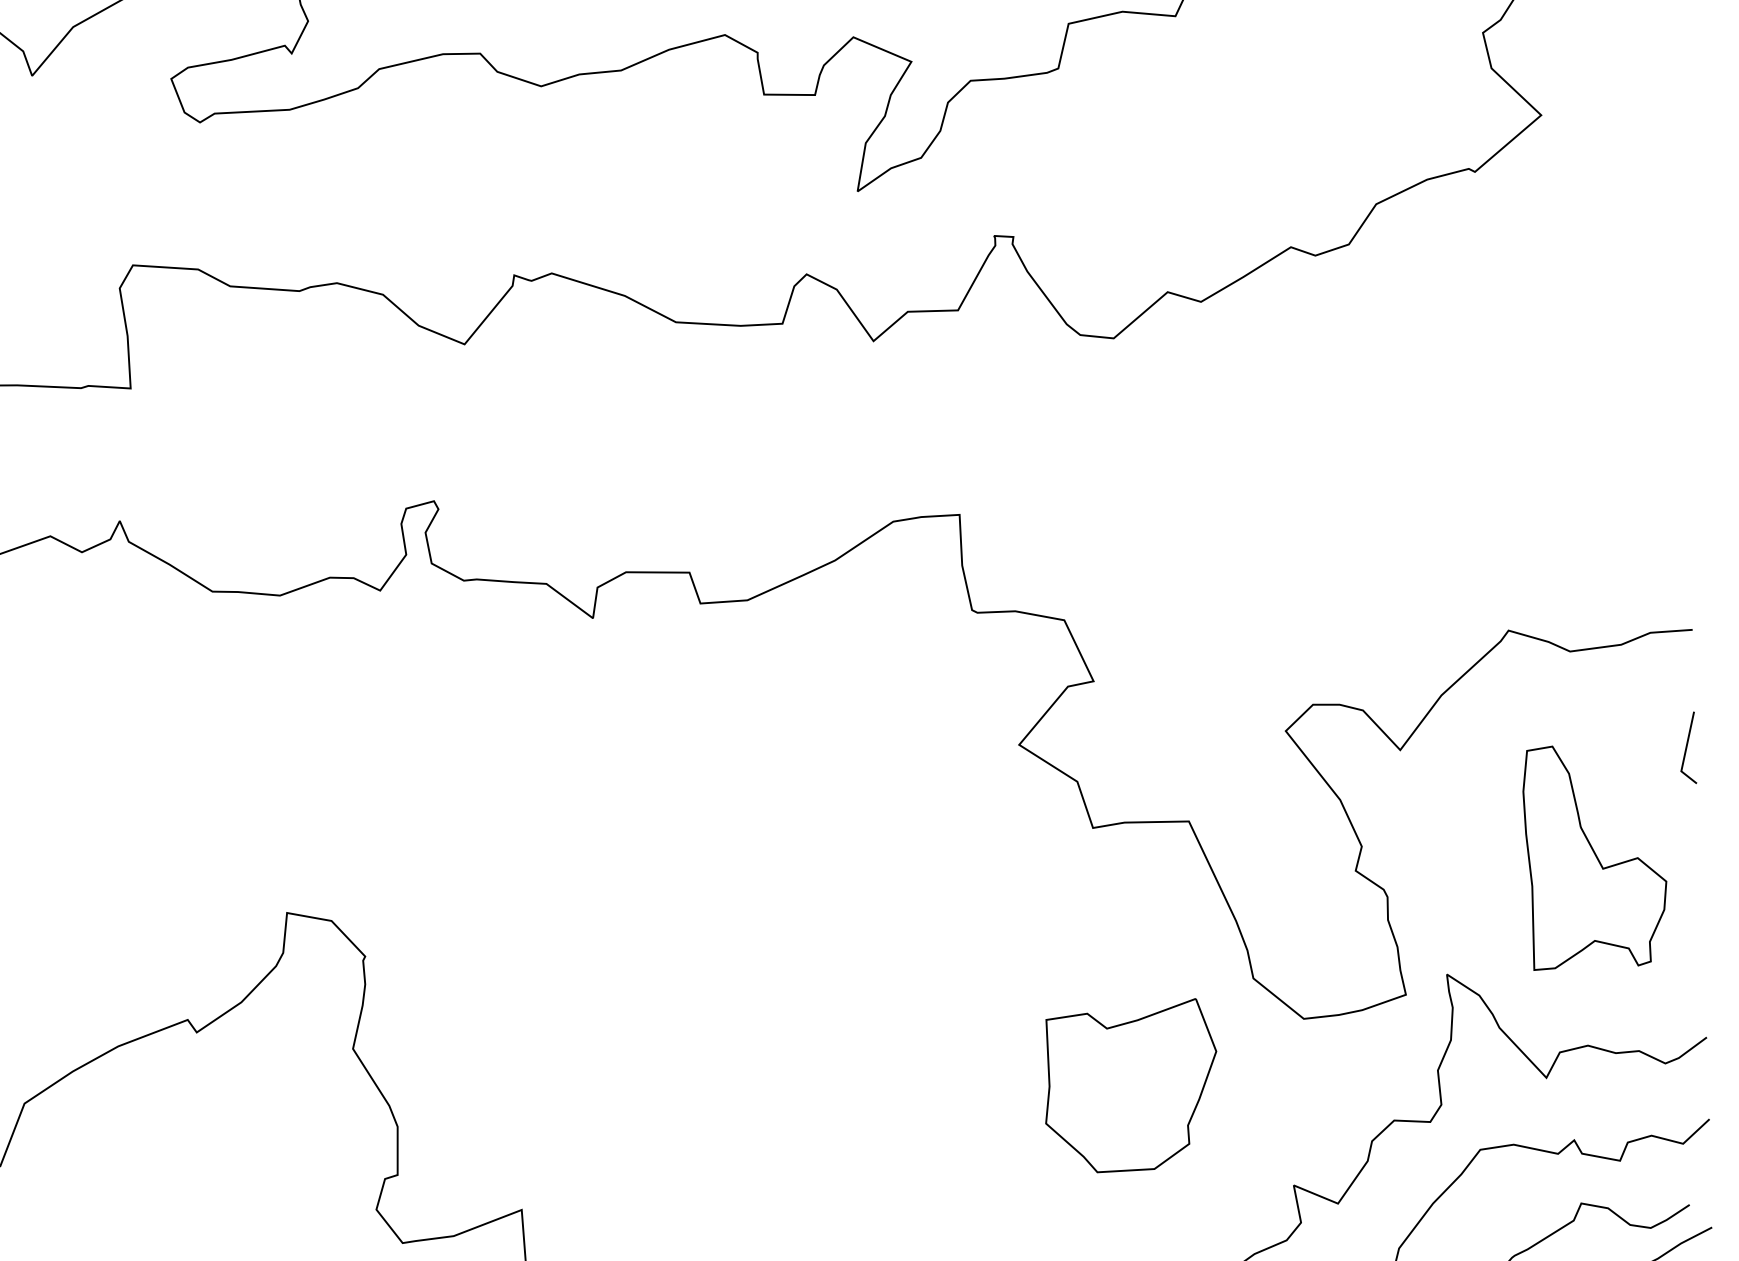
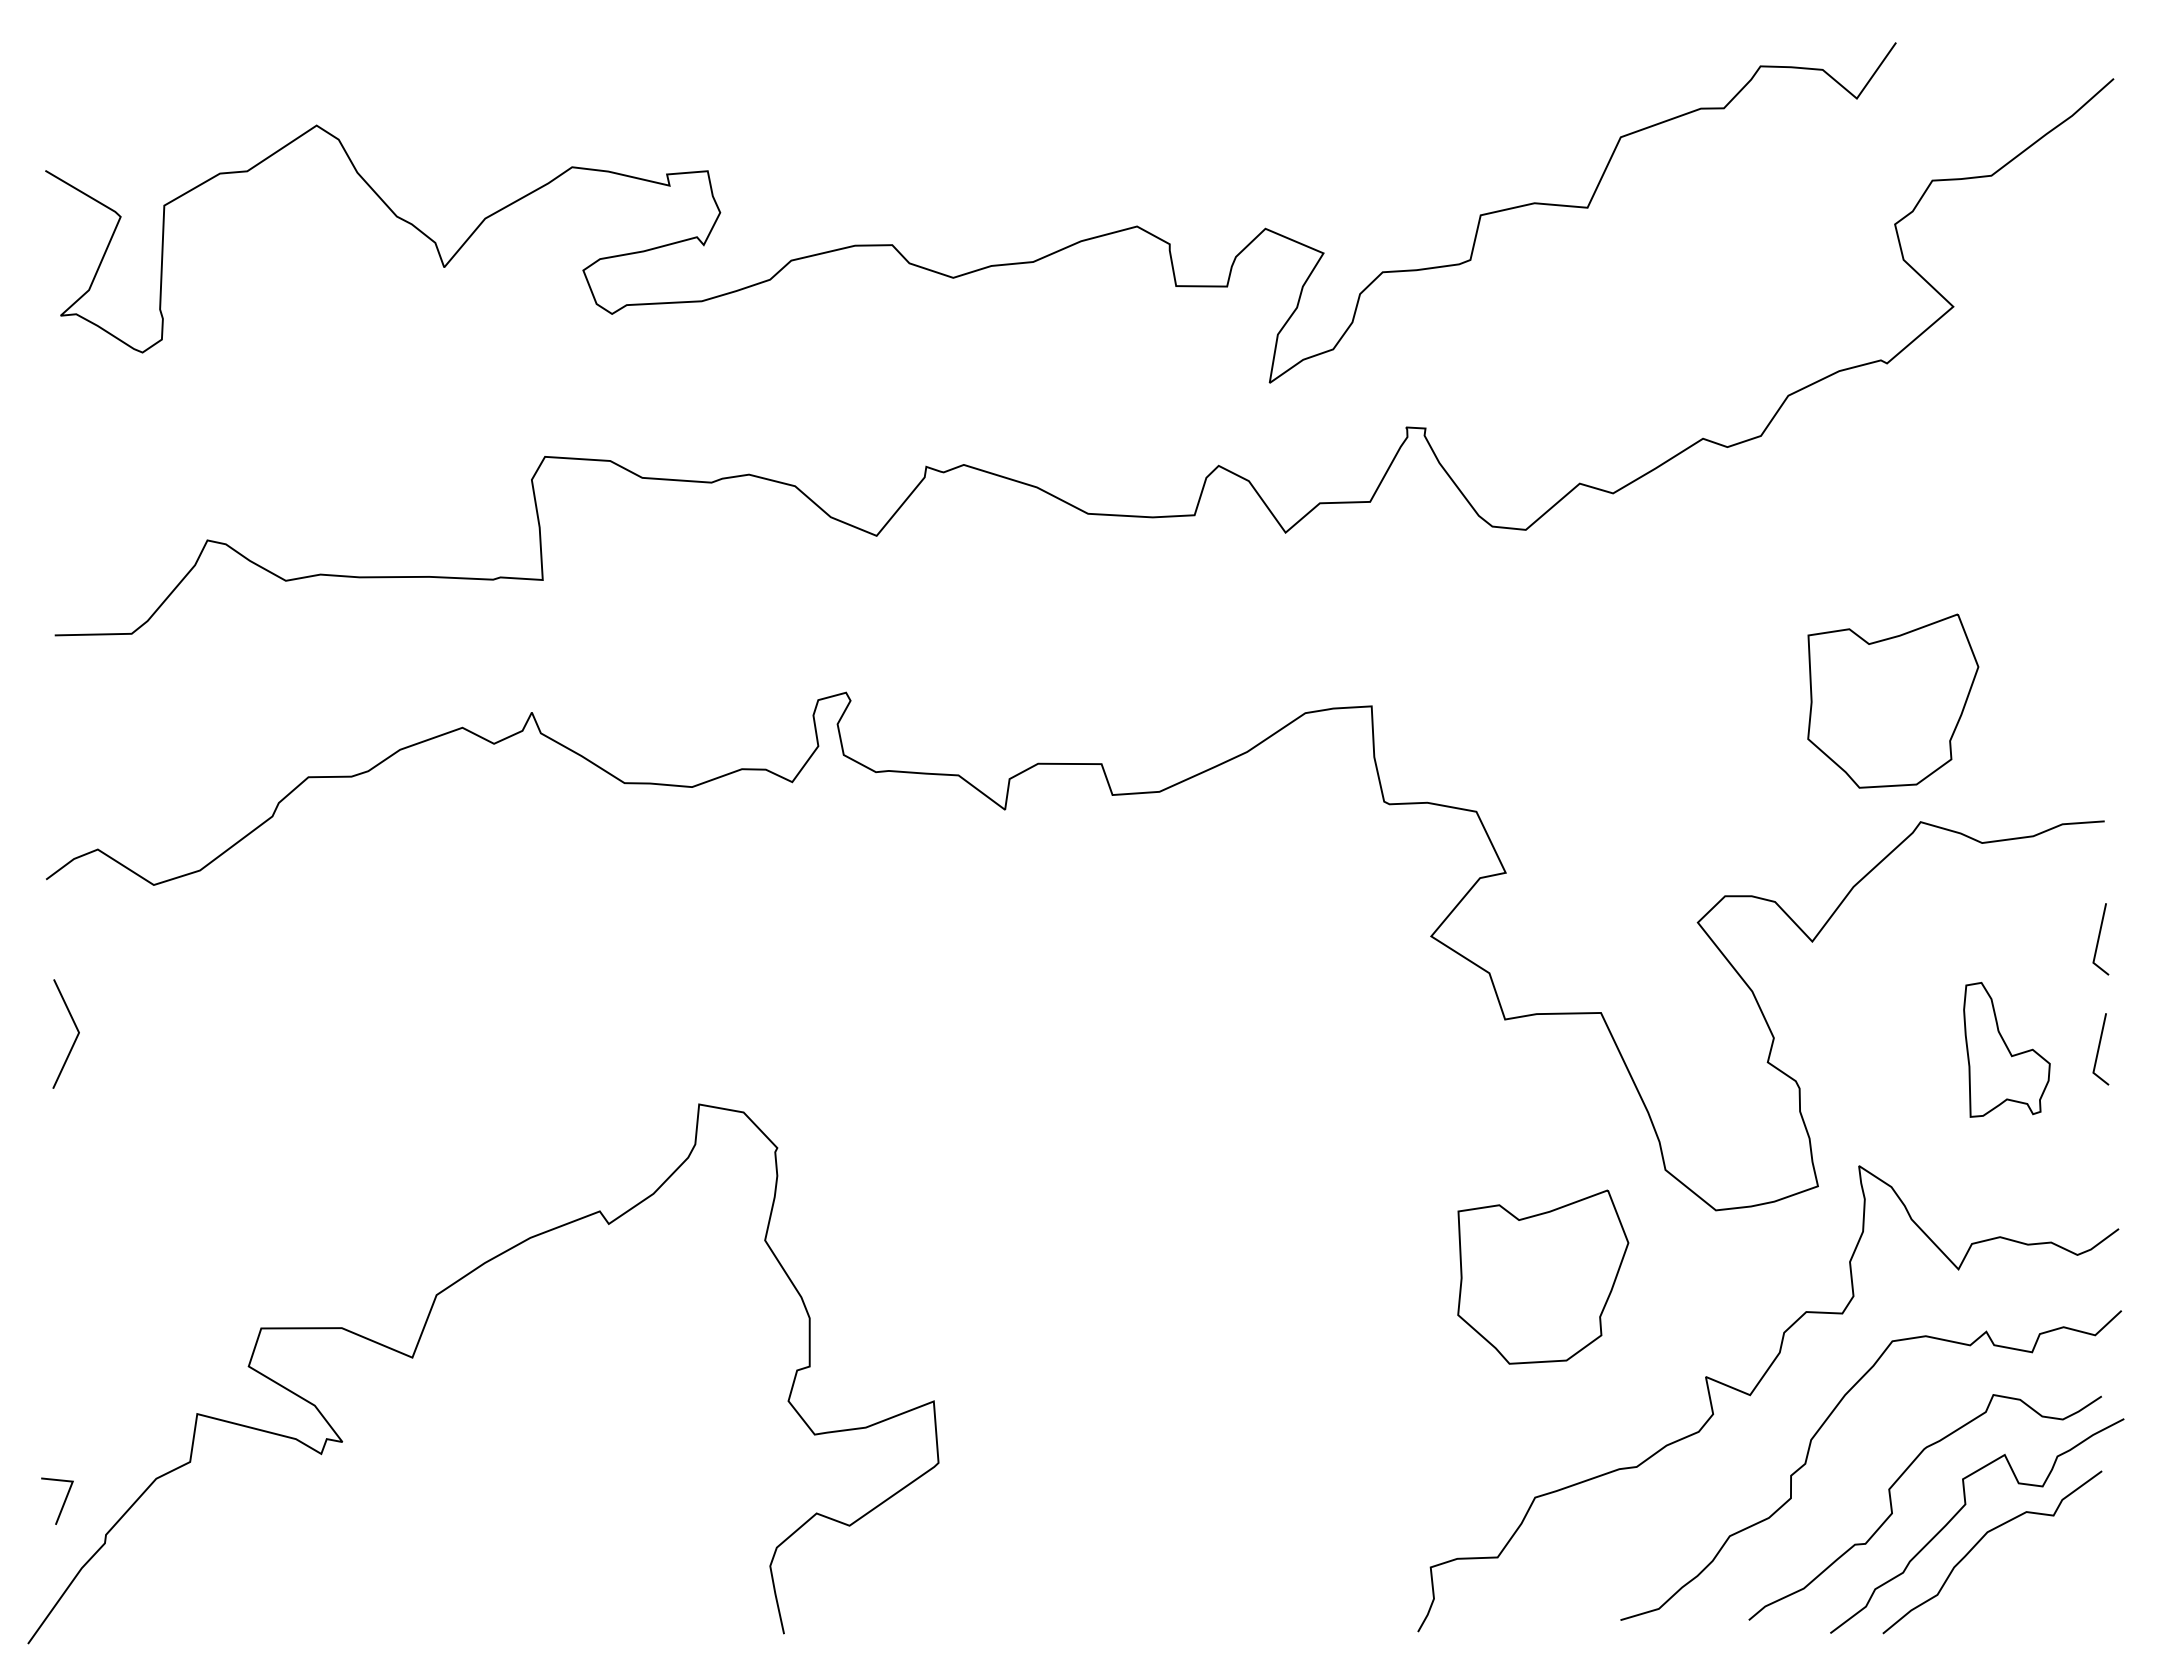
part: (1481, 508) -> (1893, 700), added
part: (1594, 857) -> (2006, 1049), size x0.6
line: (1687, 857) -> (2099, 1049), added

